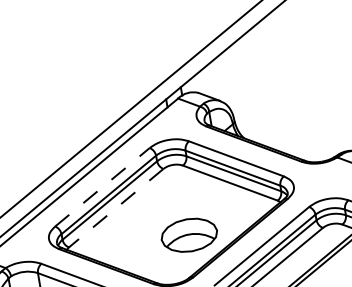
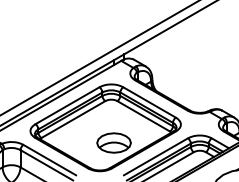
line: (102, 186) -> (67, 105), dashed -> solid
line: (116, 208) -> (73, 119), dashed -> solid

